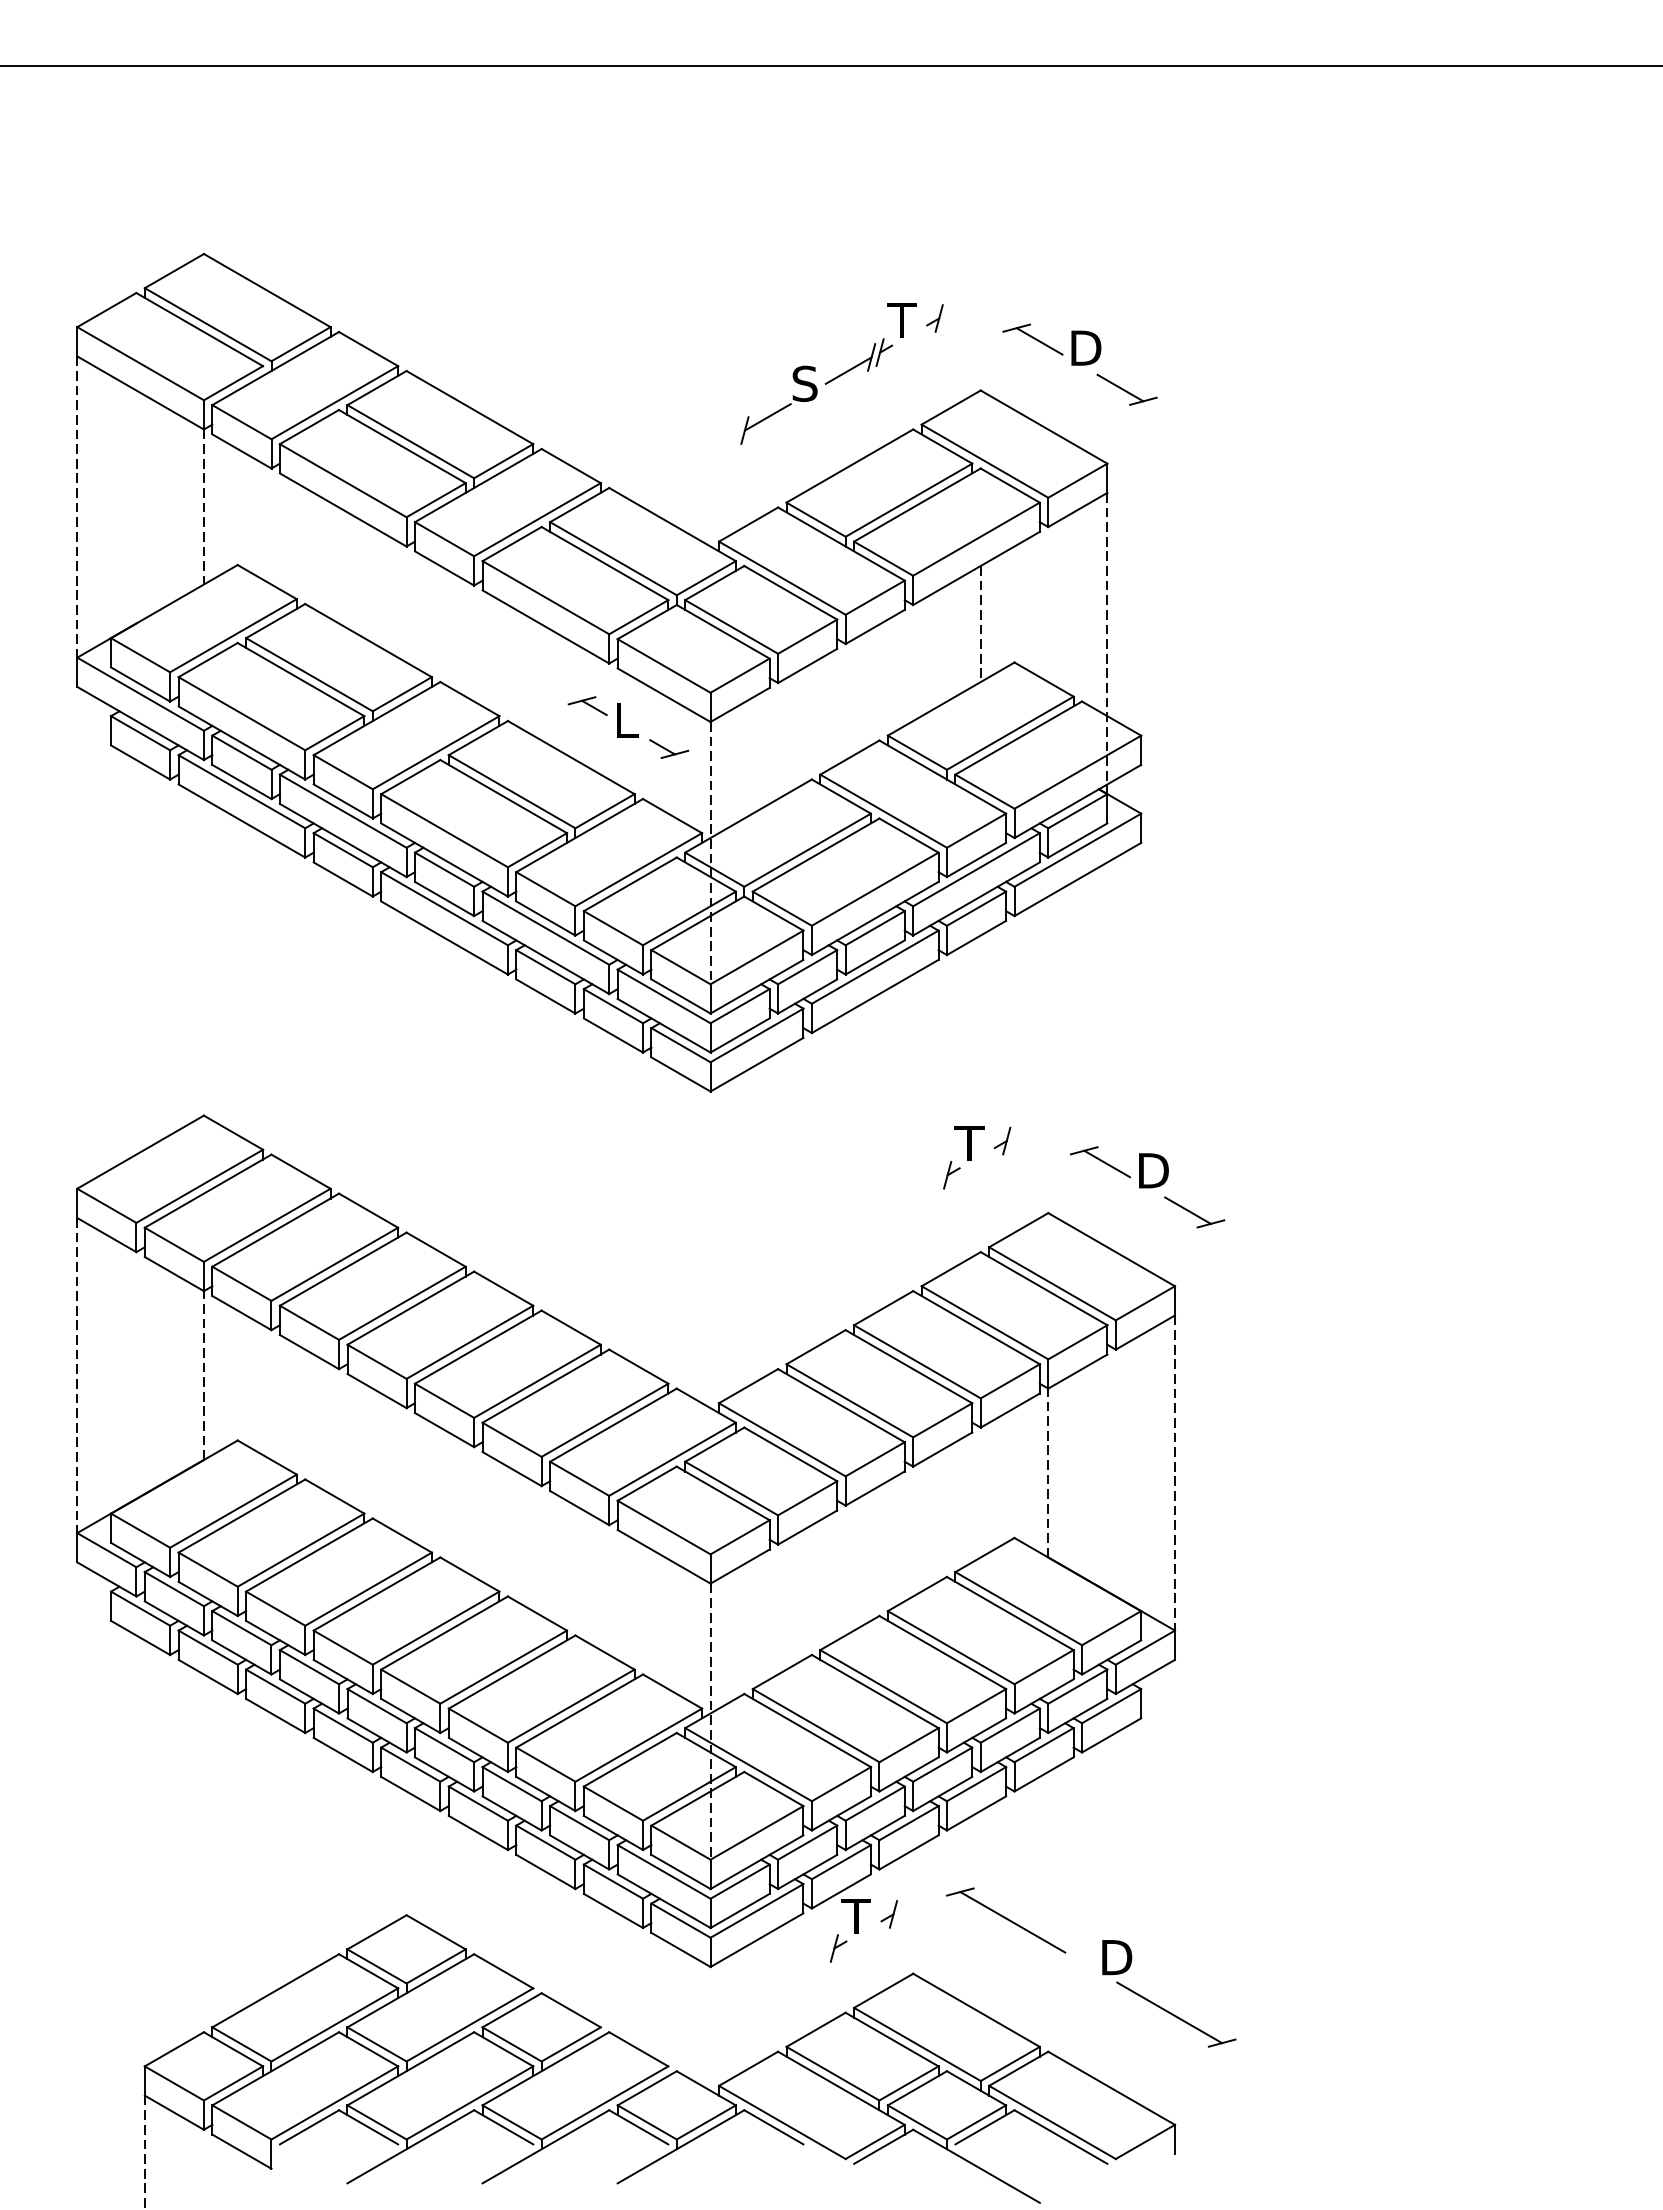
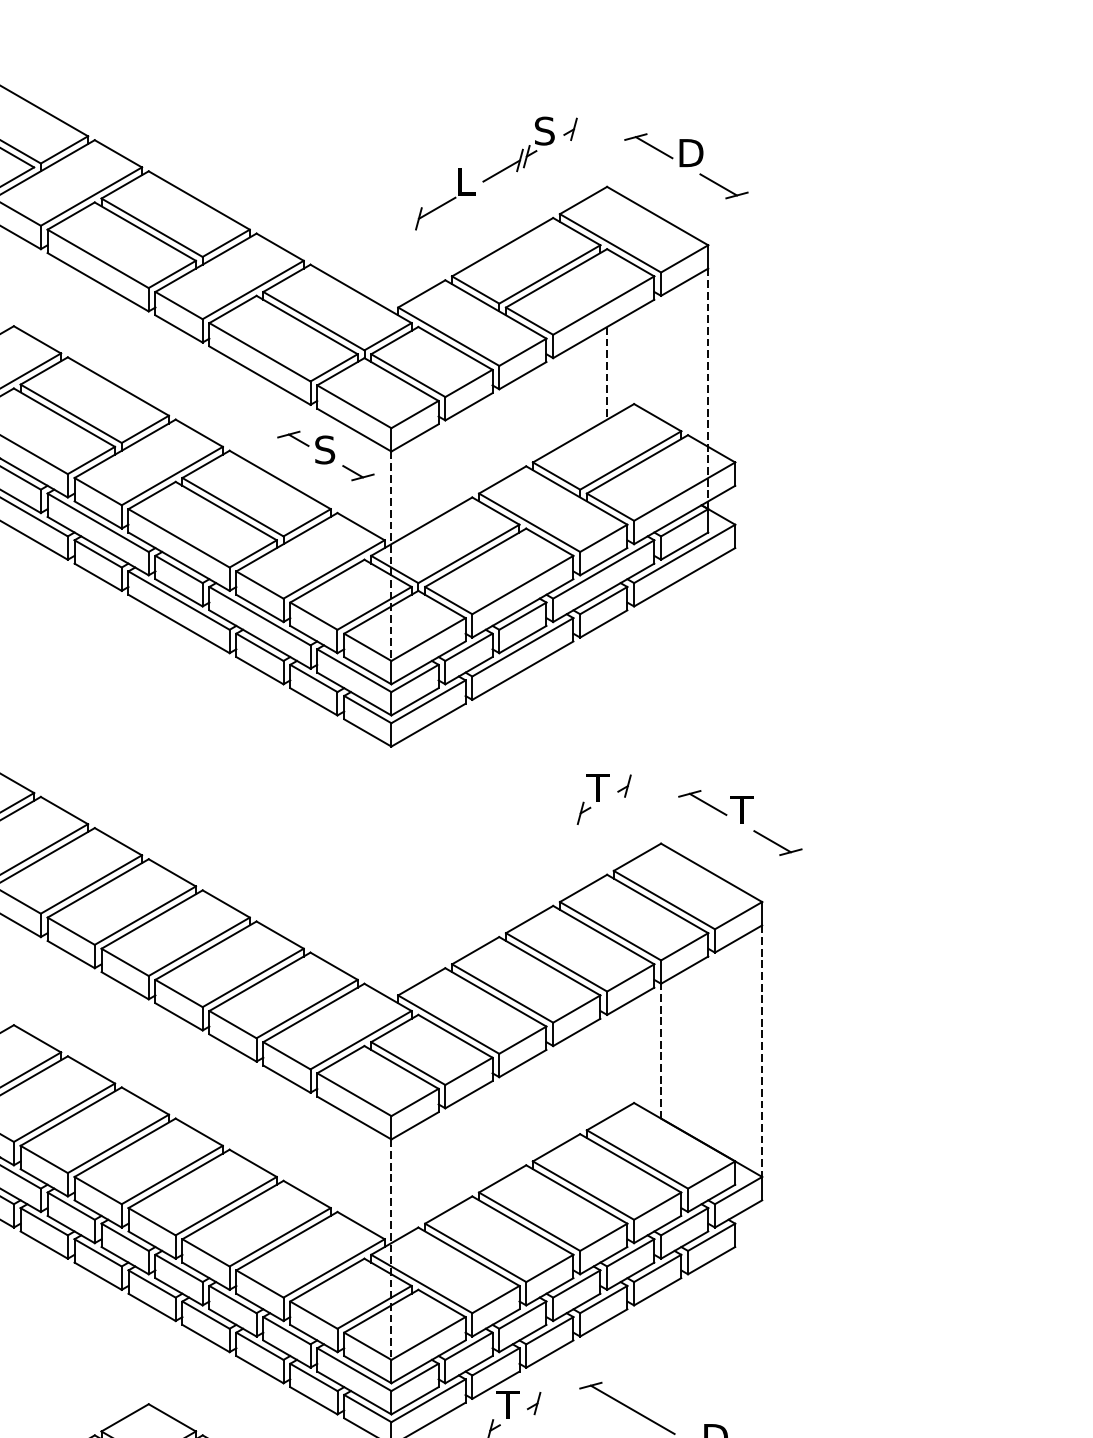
text: (901, 320) -> (543, 130), T -> S
text: (804, 383) -> (466, 181), S -> L
text: (627, 720) -> (325, 450), L -> S
text: (1151, 1170) -> (743, 809), D -> T

